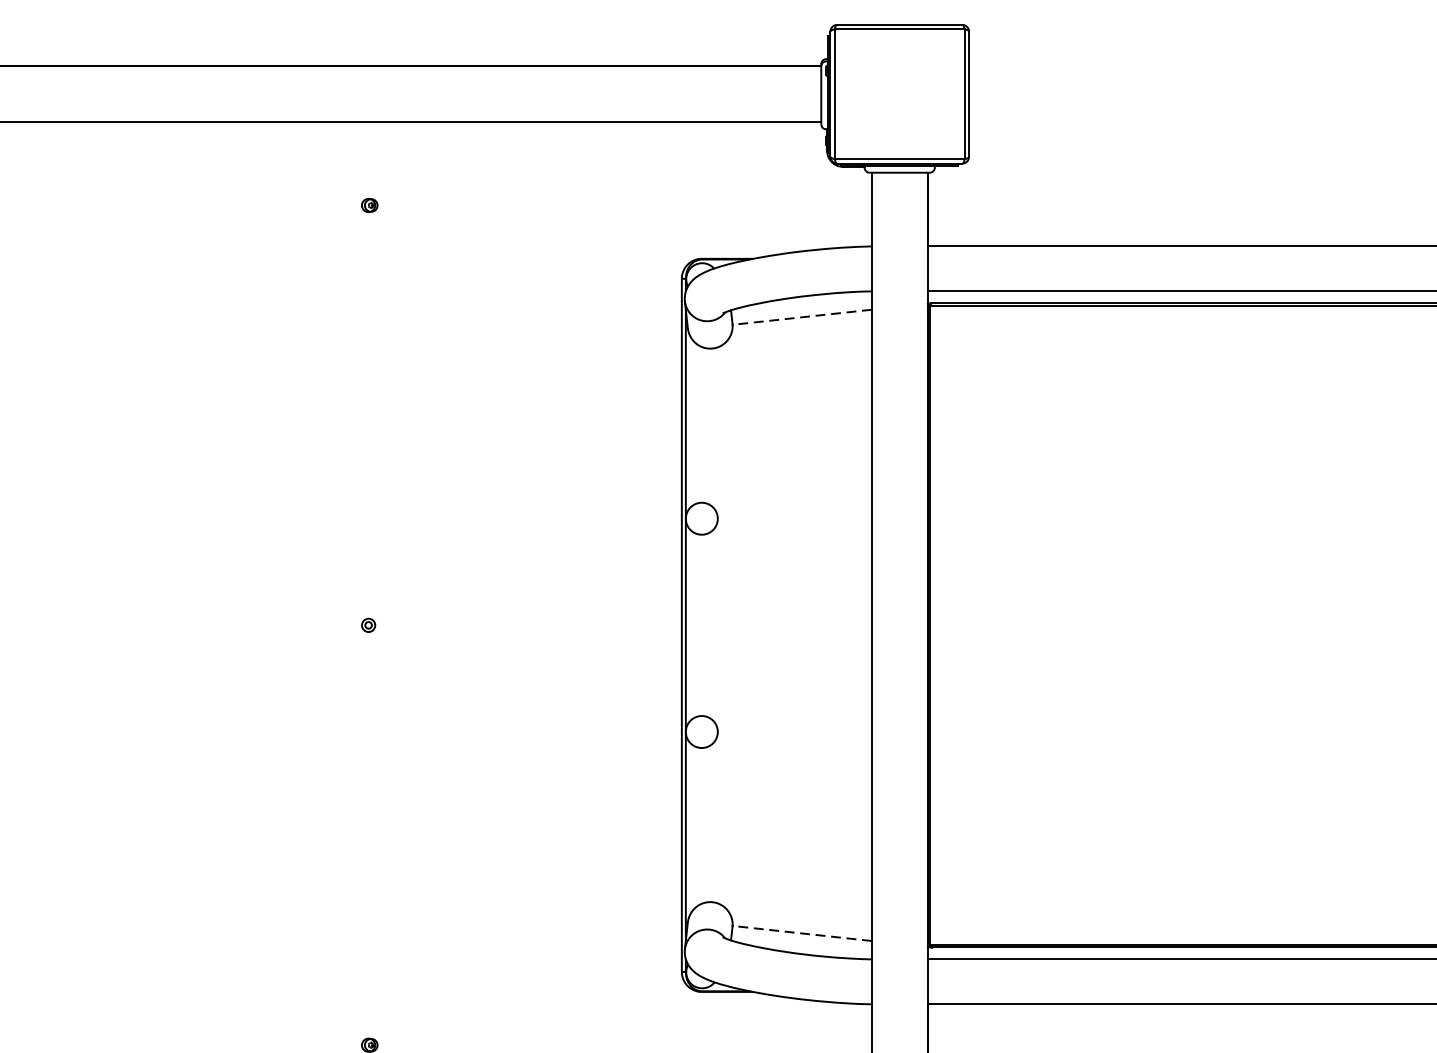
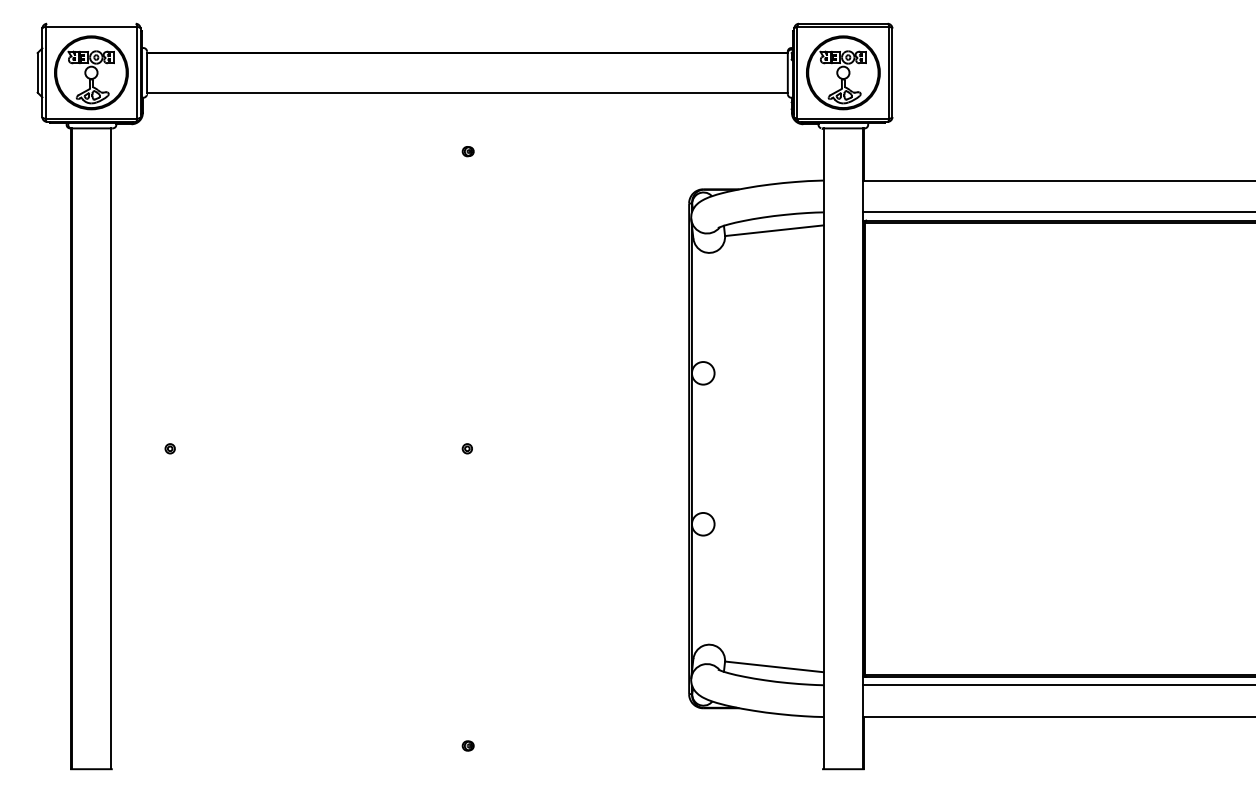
part: (899, 93) -> (843, 72), added
line: (802, 316) -> (774, 230), dashed -> solid
line: (802, 932) -> (774, 666), dashed -> solid

